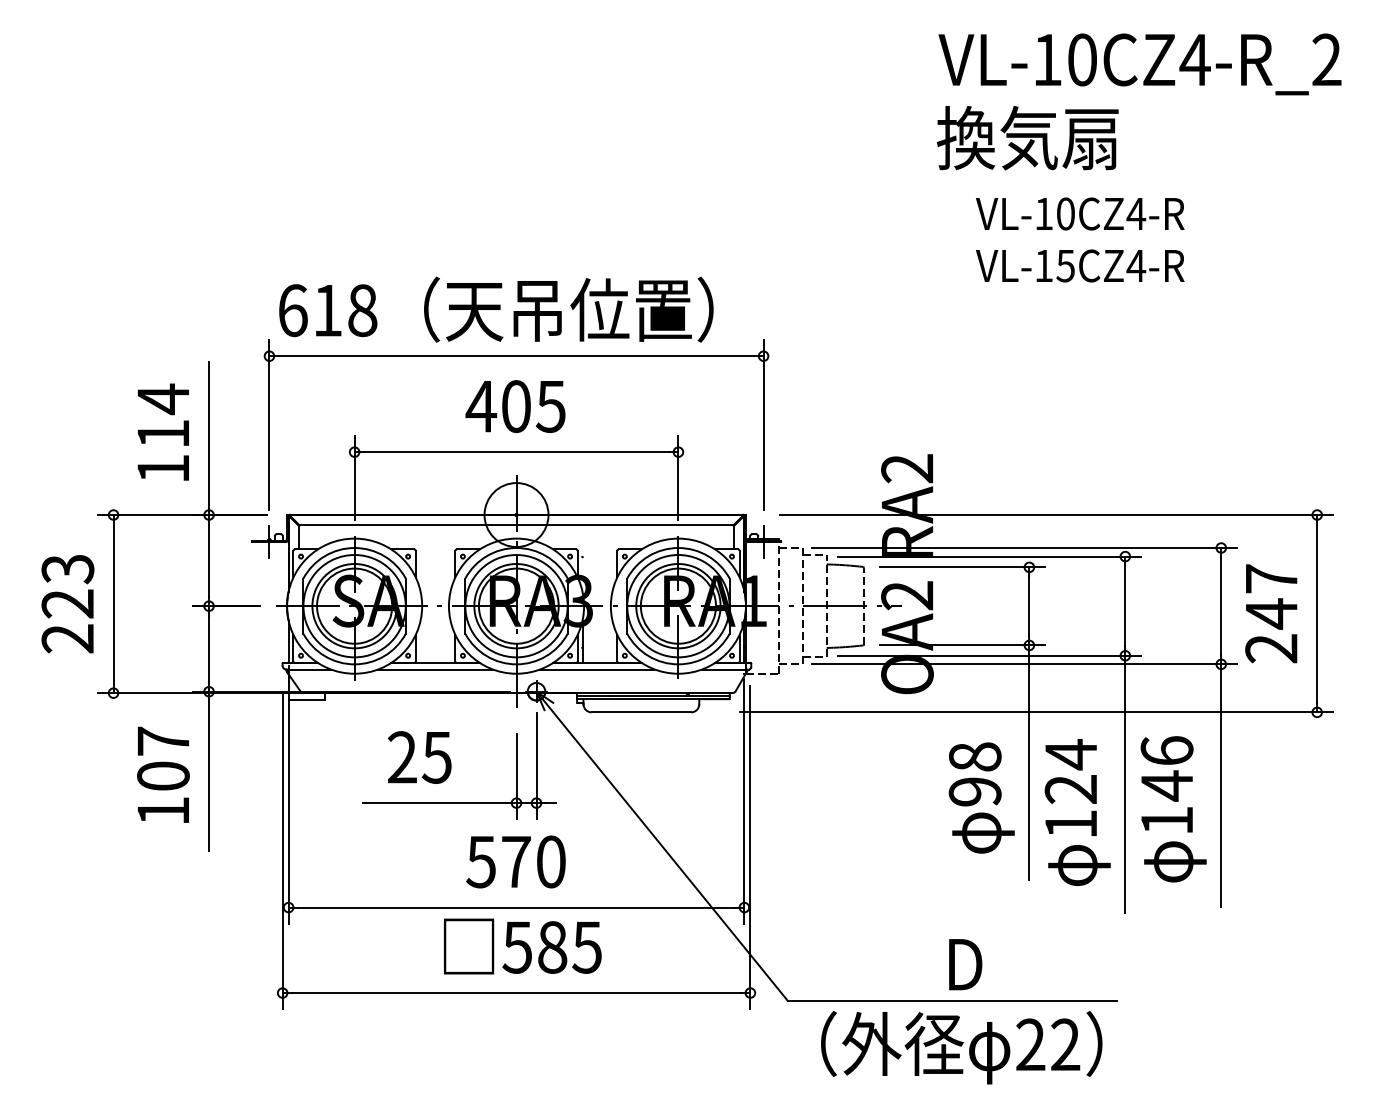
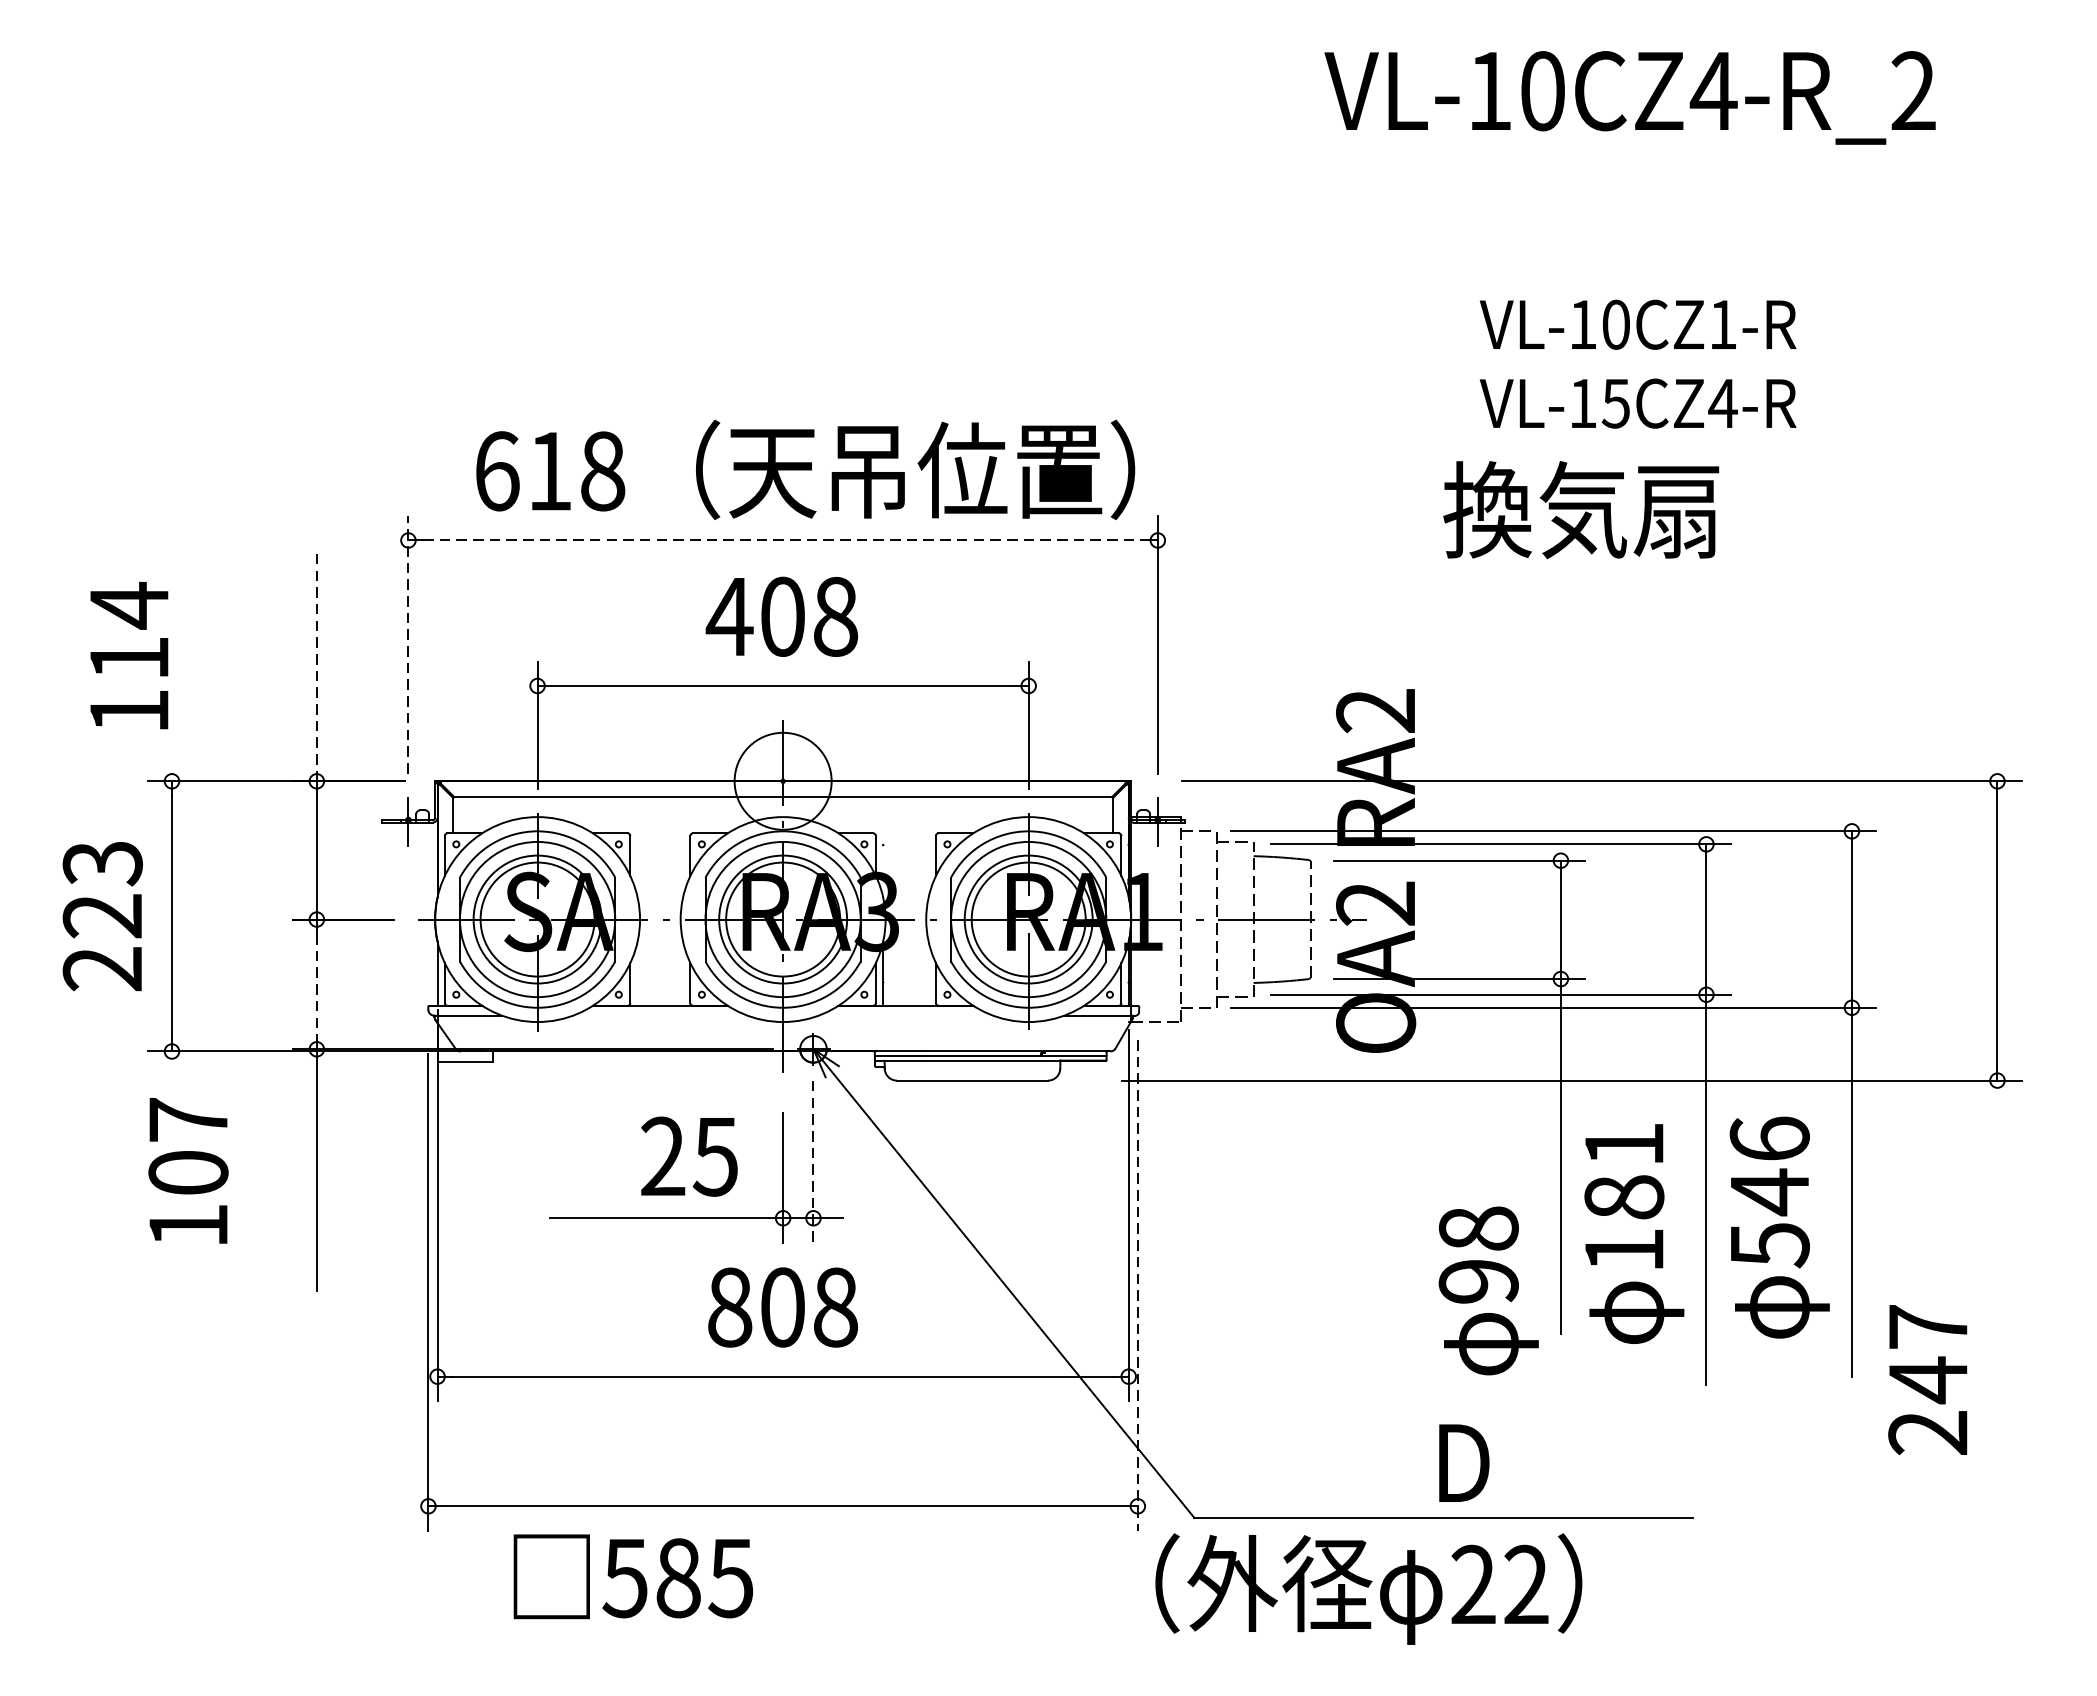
text: (1139, 64) -> (1629, 98), moved
text: (1027, 138) -> (1580, 510), moved
text: (1136, 213) -> (1723, 324), VL-10CZ4-R -> VL-10CZ1-R
text: (496, 309) -> (805, 469), moved
line: (517, 356) -> (784, 540), solid -> dashed
text: (550, 406) -> (834, 616), 405 -> 408
line: (269, 425) -> (408, 645), solid -> dashed
text: (163, 431) -> (129, 654), moved
line: (209, 438) -> (317, 665), solid -> dashed
text: (1271, 613) -> (1928, 1379), moved
line: (209, 649) -> (317, 985), solid -> dashed
line: (435, 669) -> (660, 1015), removed
line: (597, 669) -> (905, 1015), removed
text: (419, 757) -> (689, 1156), moved
line: (536, 766) -> (813, 1162), solid -> dashed
text: (1070, 771) -> (1623, 1170), 124 -> 181
text: (163, 774) -> (188, 1170), moved
text: (981, 797) -> (1488, 1290), moved
text: (1167, 821) -> (1770, 1246), 146 -> 546
line: (750, 847) -> (1137, 1285), solid -> dashed
text: (515, 861) -> (781, 1306), 570 -> 808
text: (522, 946) -> (632, 1576), moved
text: (961, 1047) -> (1368, 1588), moved

